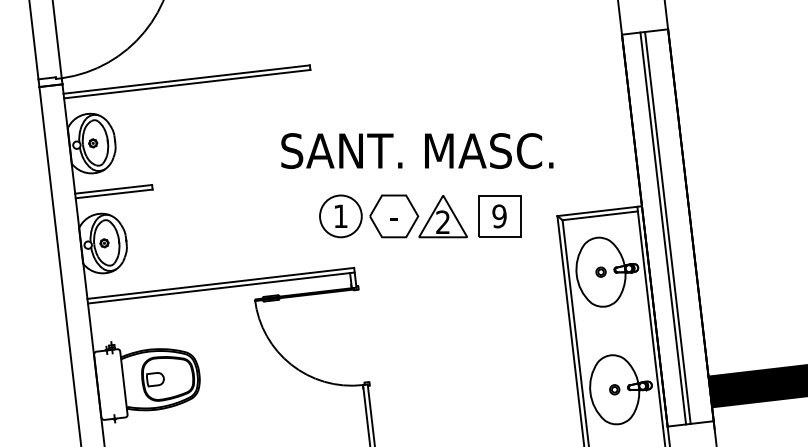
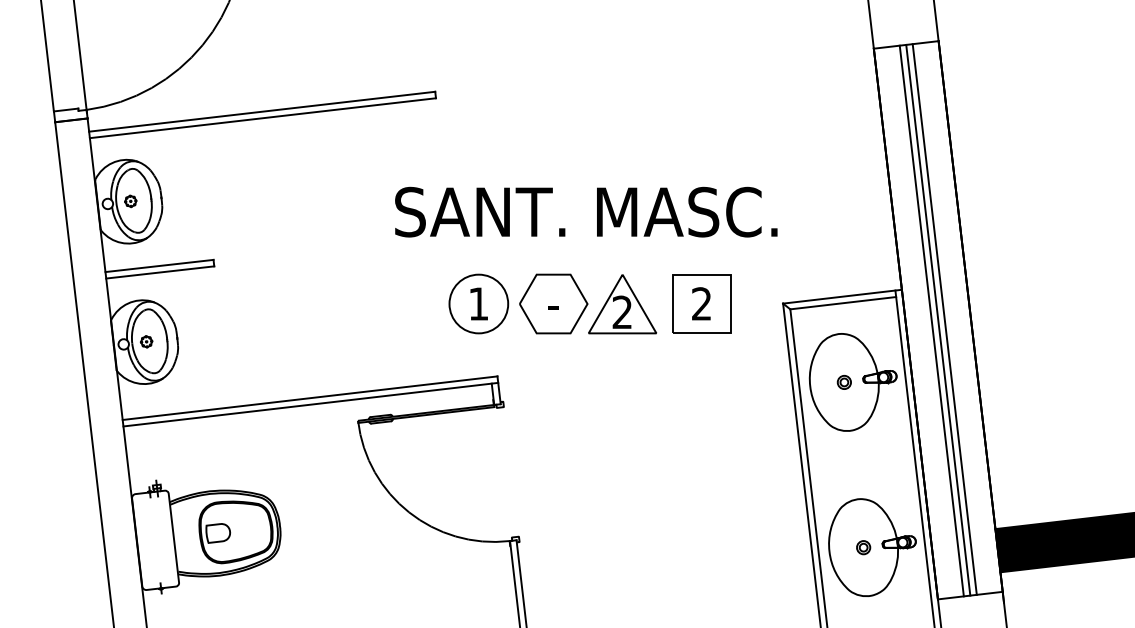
text: (499, 216) -> (701, 304), 9 -> 2
line: (672, 227) -> (944, 319), added

